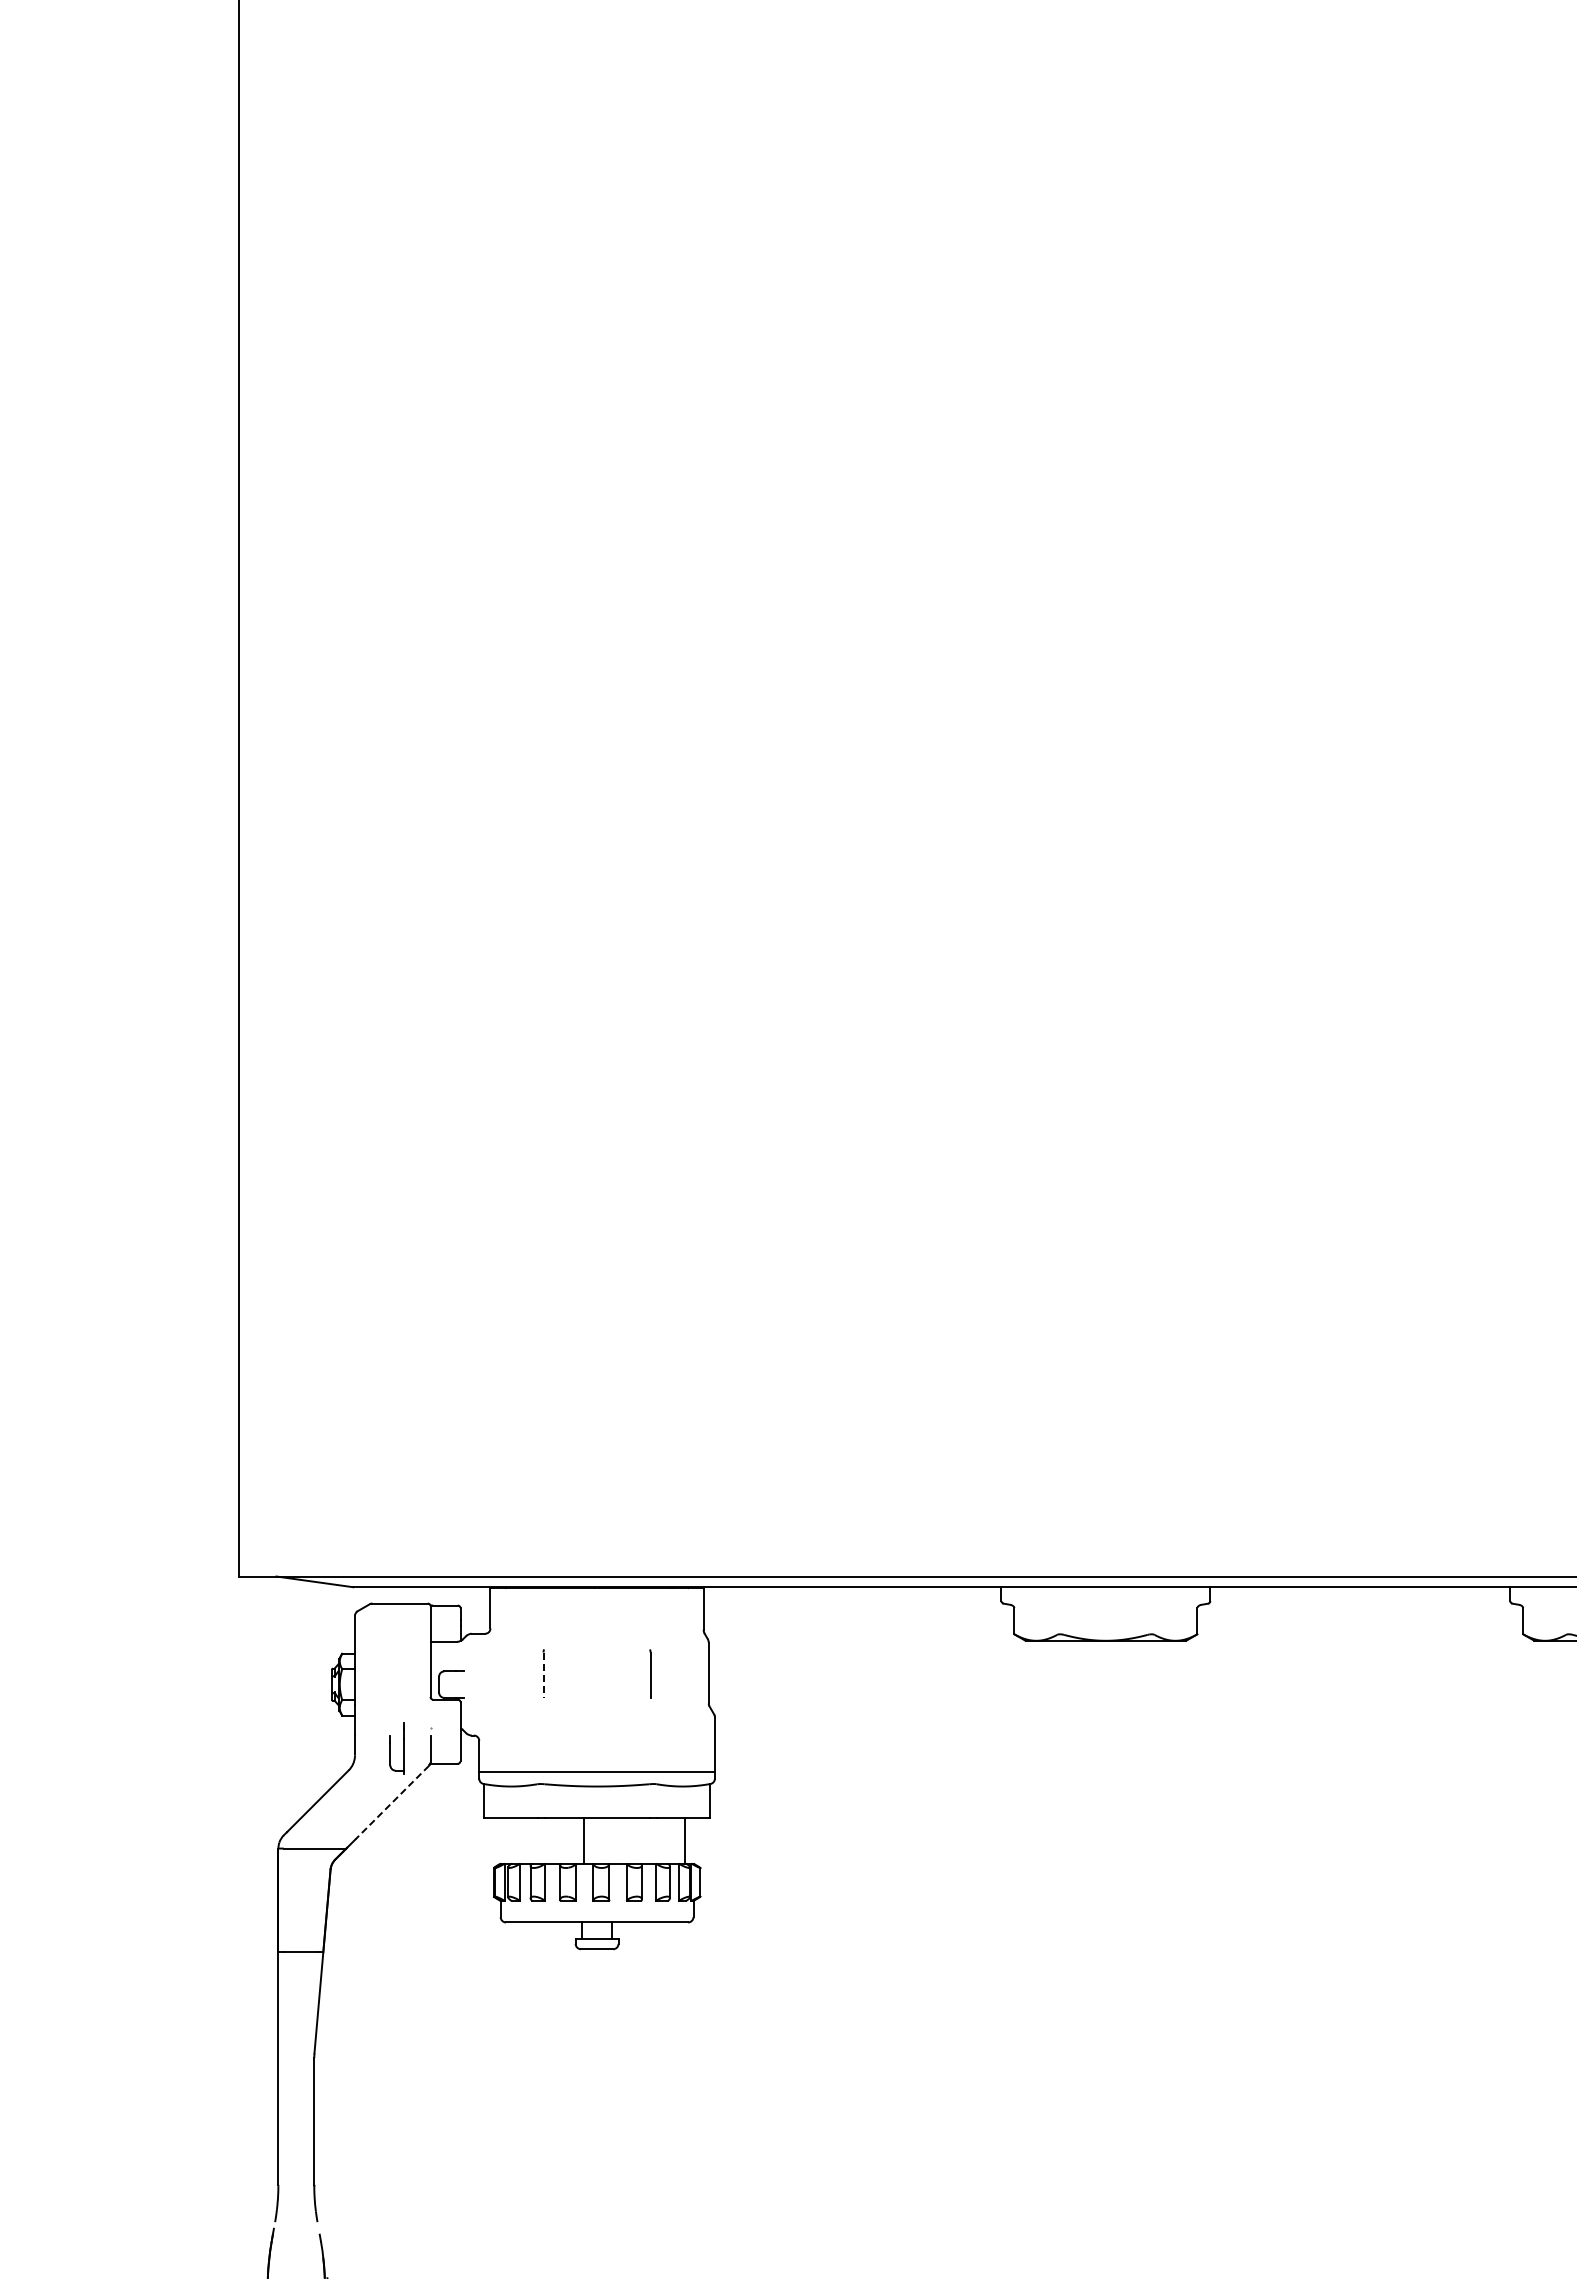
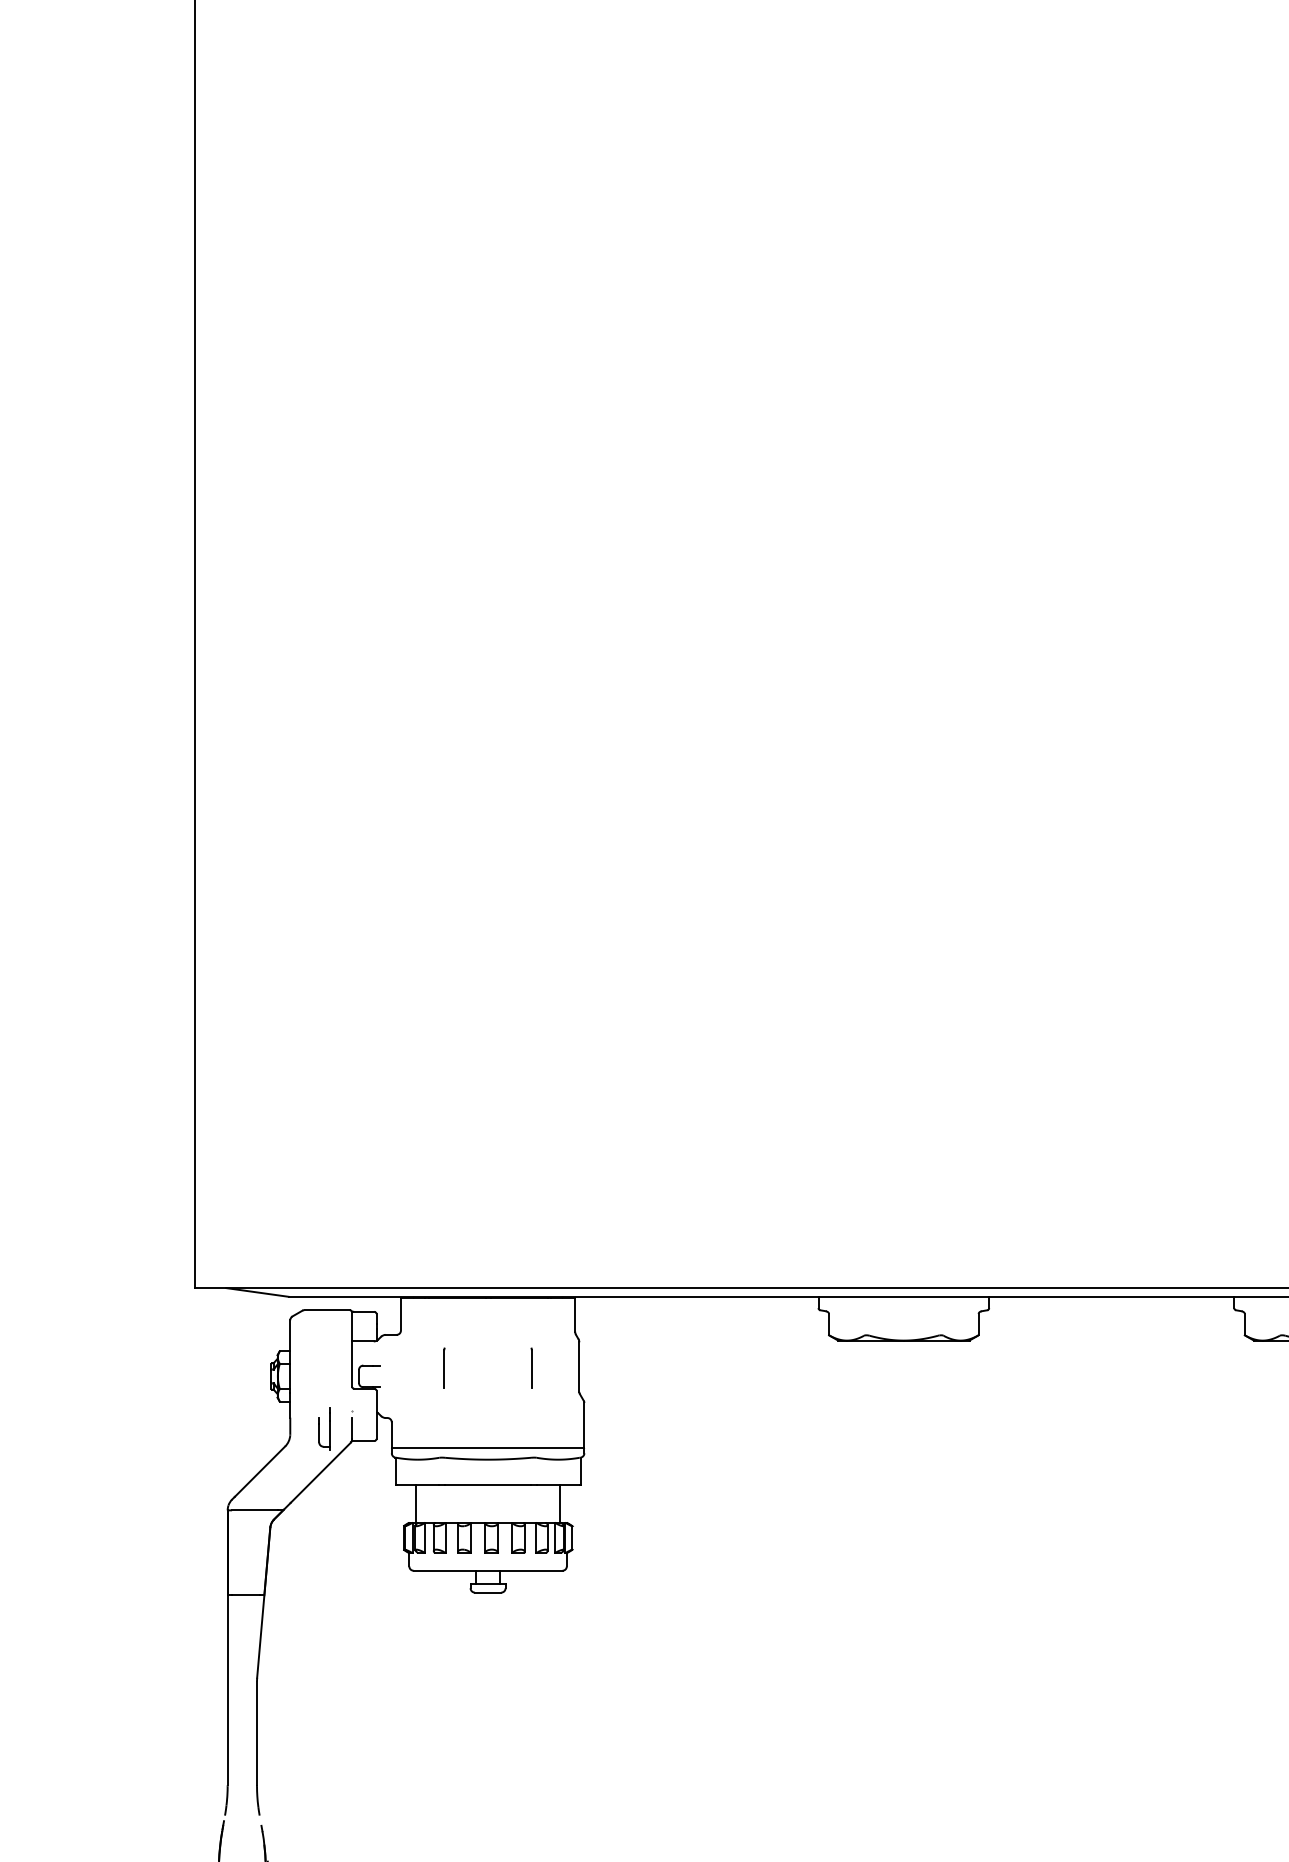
line: (543, 1675) -> (444, 1368), dashed -> solid
line: (391, 1803) -> (320, 1473), dashed -> solid
line: (583, 1840) -> (415, 1503), moved

